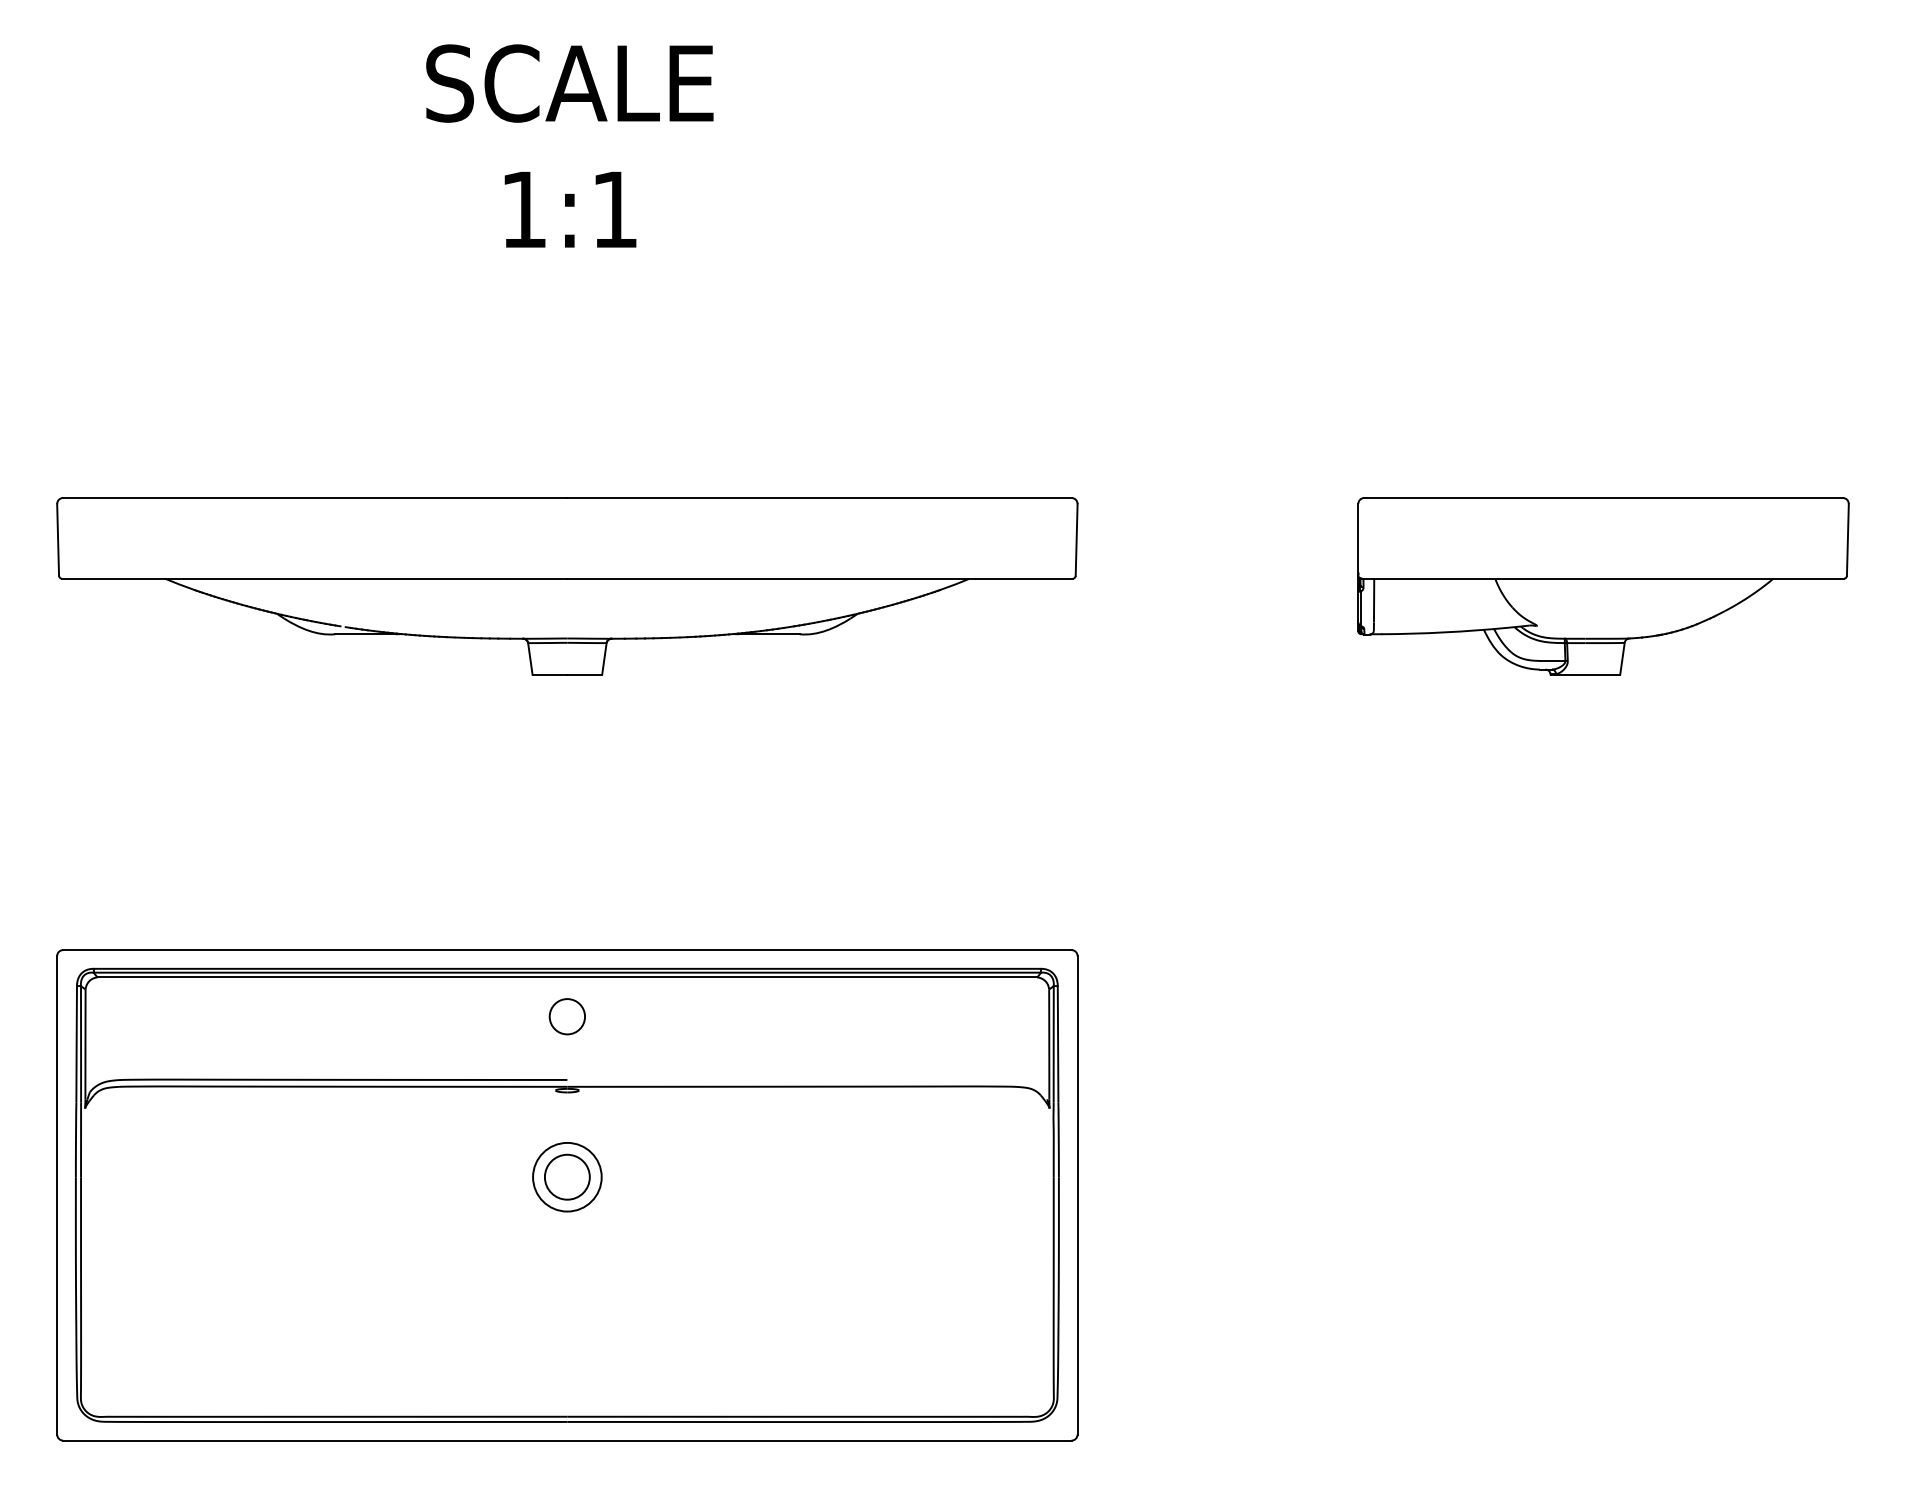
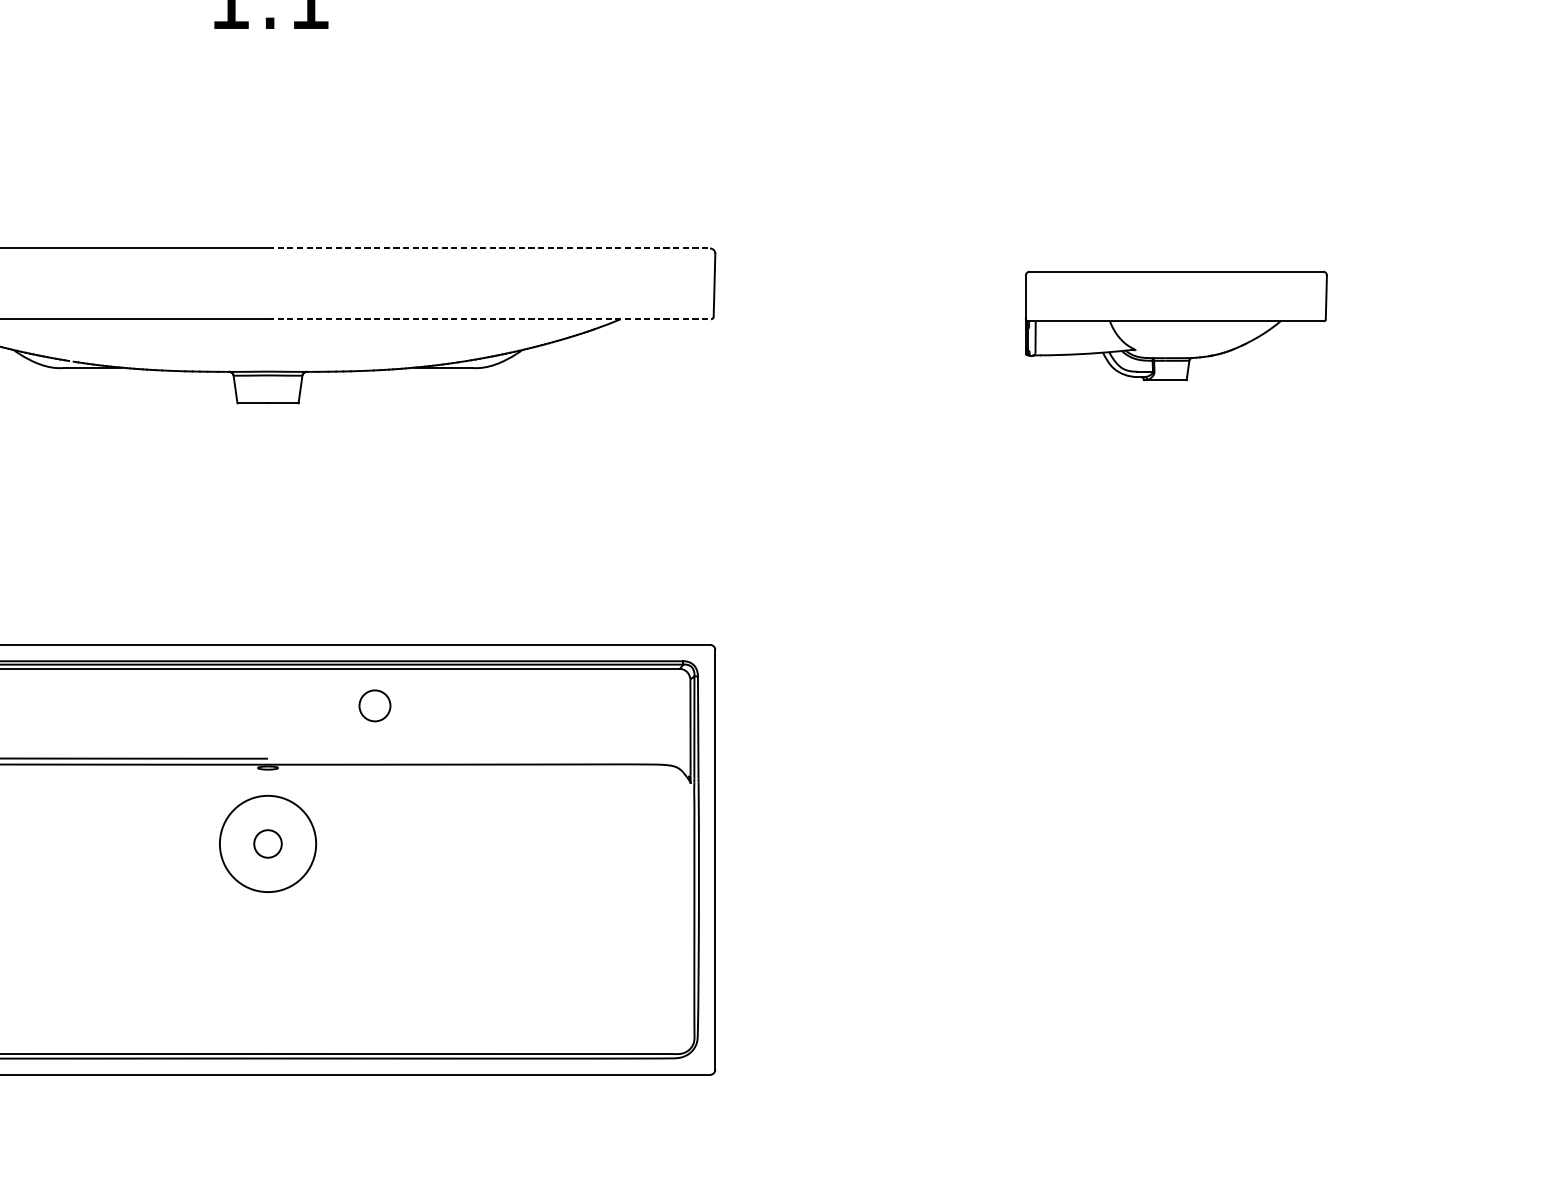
line: (819, 497) -> (489, 248), solid -> dashed
line: (820, 578) -> (489, 319), solid -> dashed
part: (1603, 586) -> (1176, 326), size x0.7
circle: (566, 1016) -> (374, 705), moved
circle: (566, 1176) -> (267, 843), size x0.7
circle: (567, 1176) -> (268, 843), size x1.6

